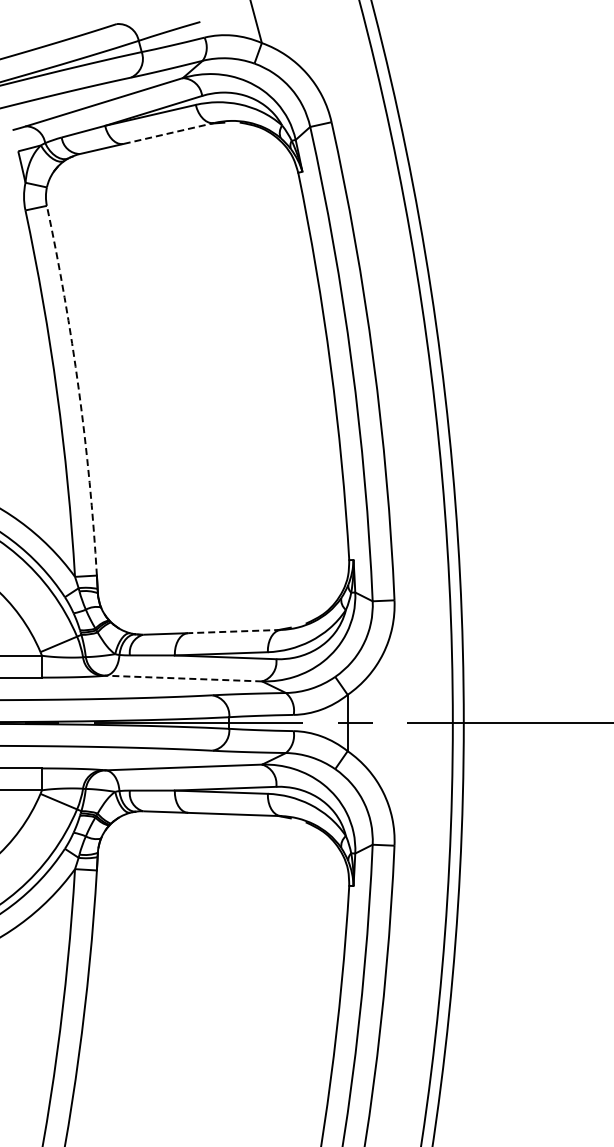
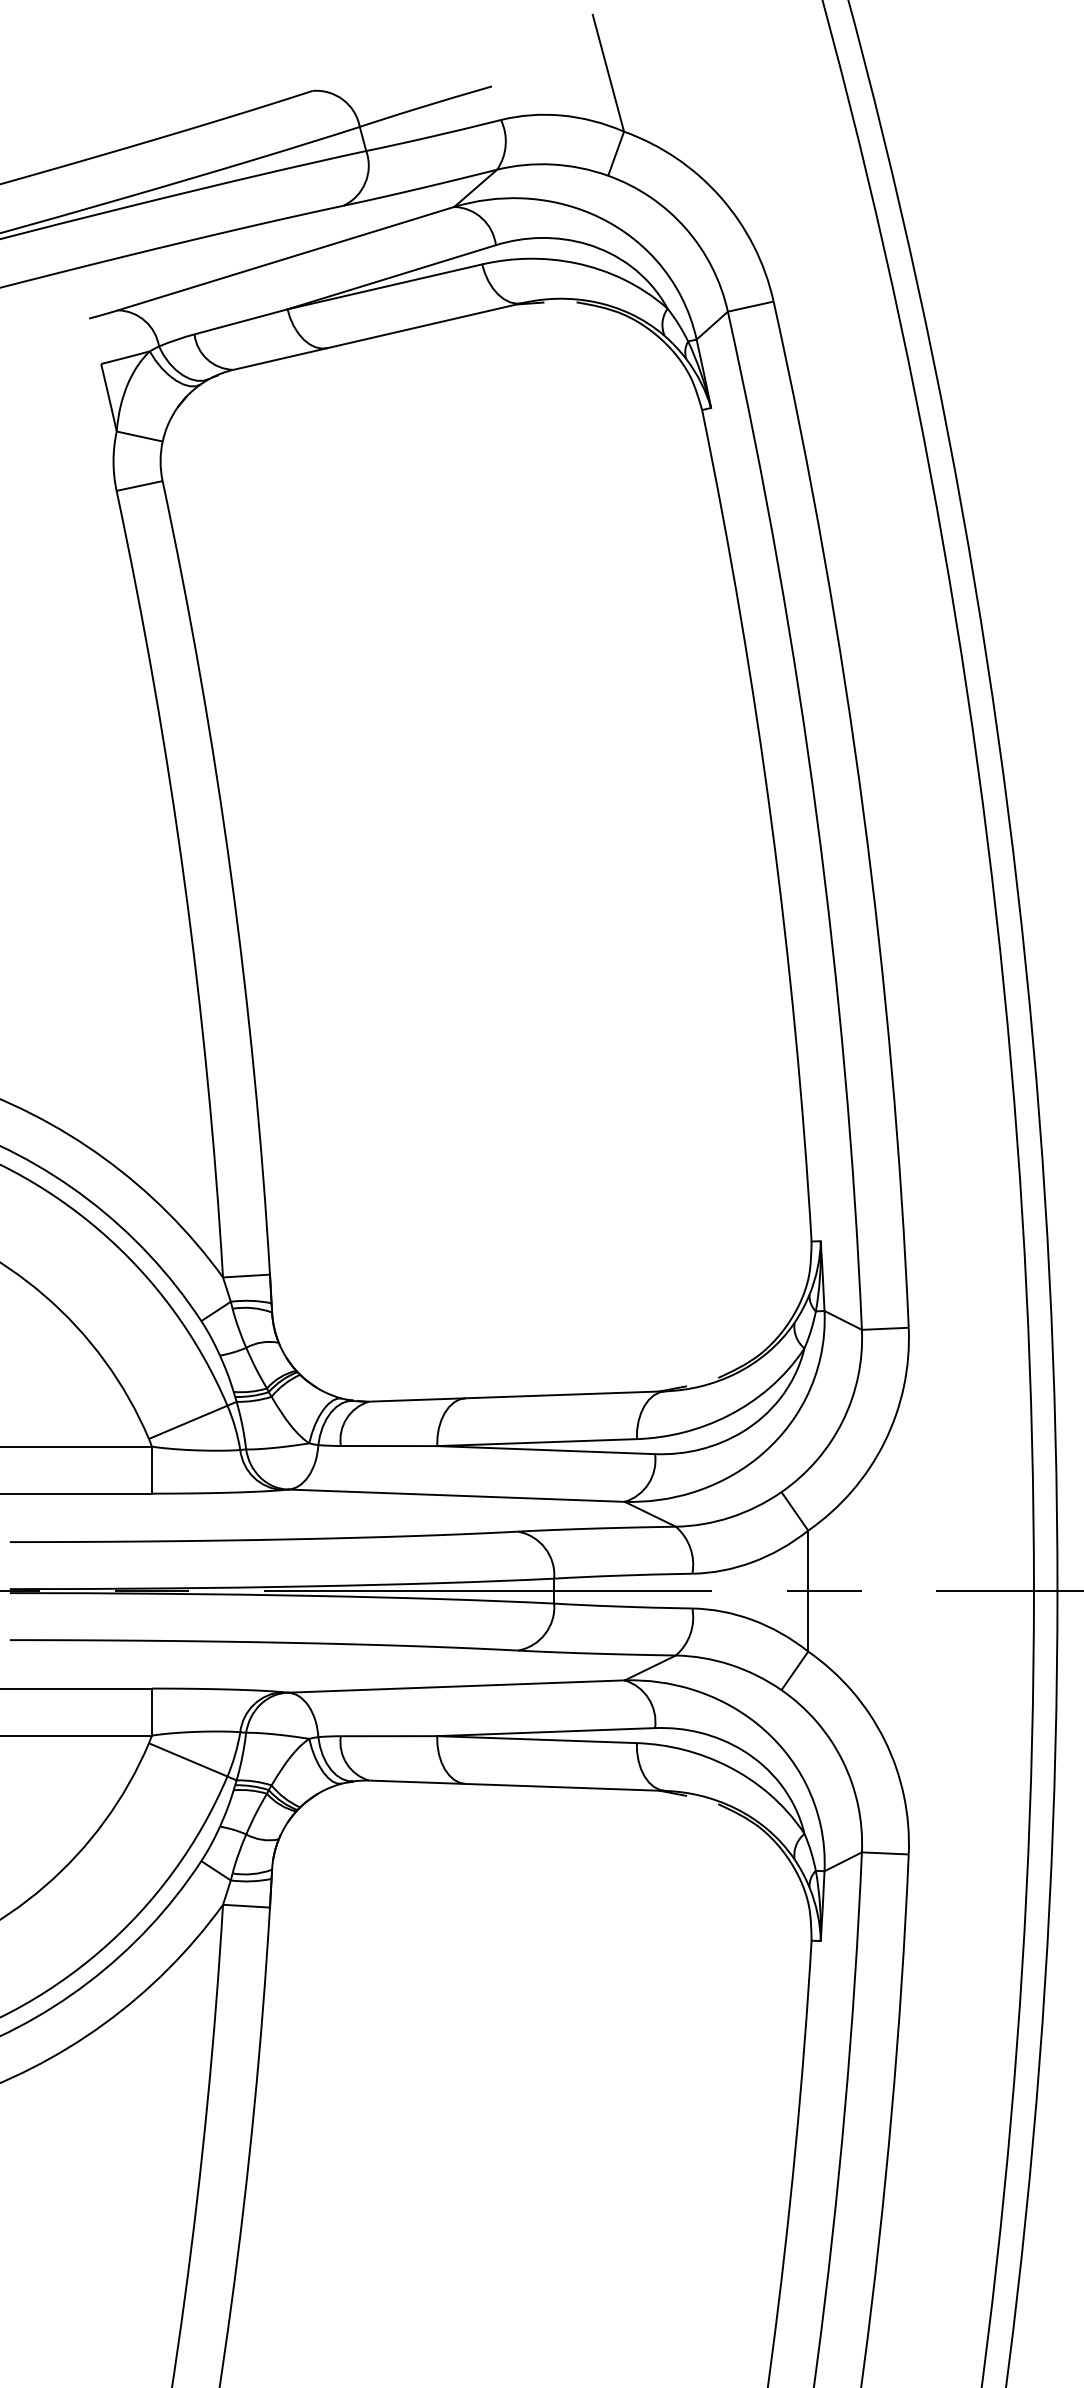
line: (169, 133) -> (425, 325), dashed -> solid
arc: (78, 389) -> (230, 875), dashed -> solid
line: (234, 631) -> (565, 1394), dashed -> solid
line: (183, 678) -> (455, 1495), dashed -> solid

